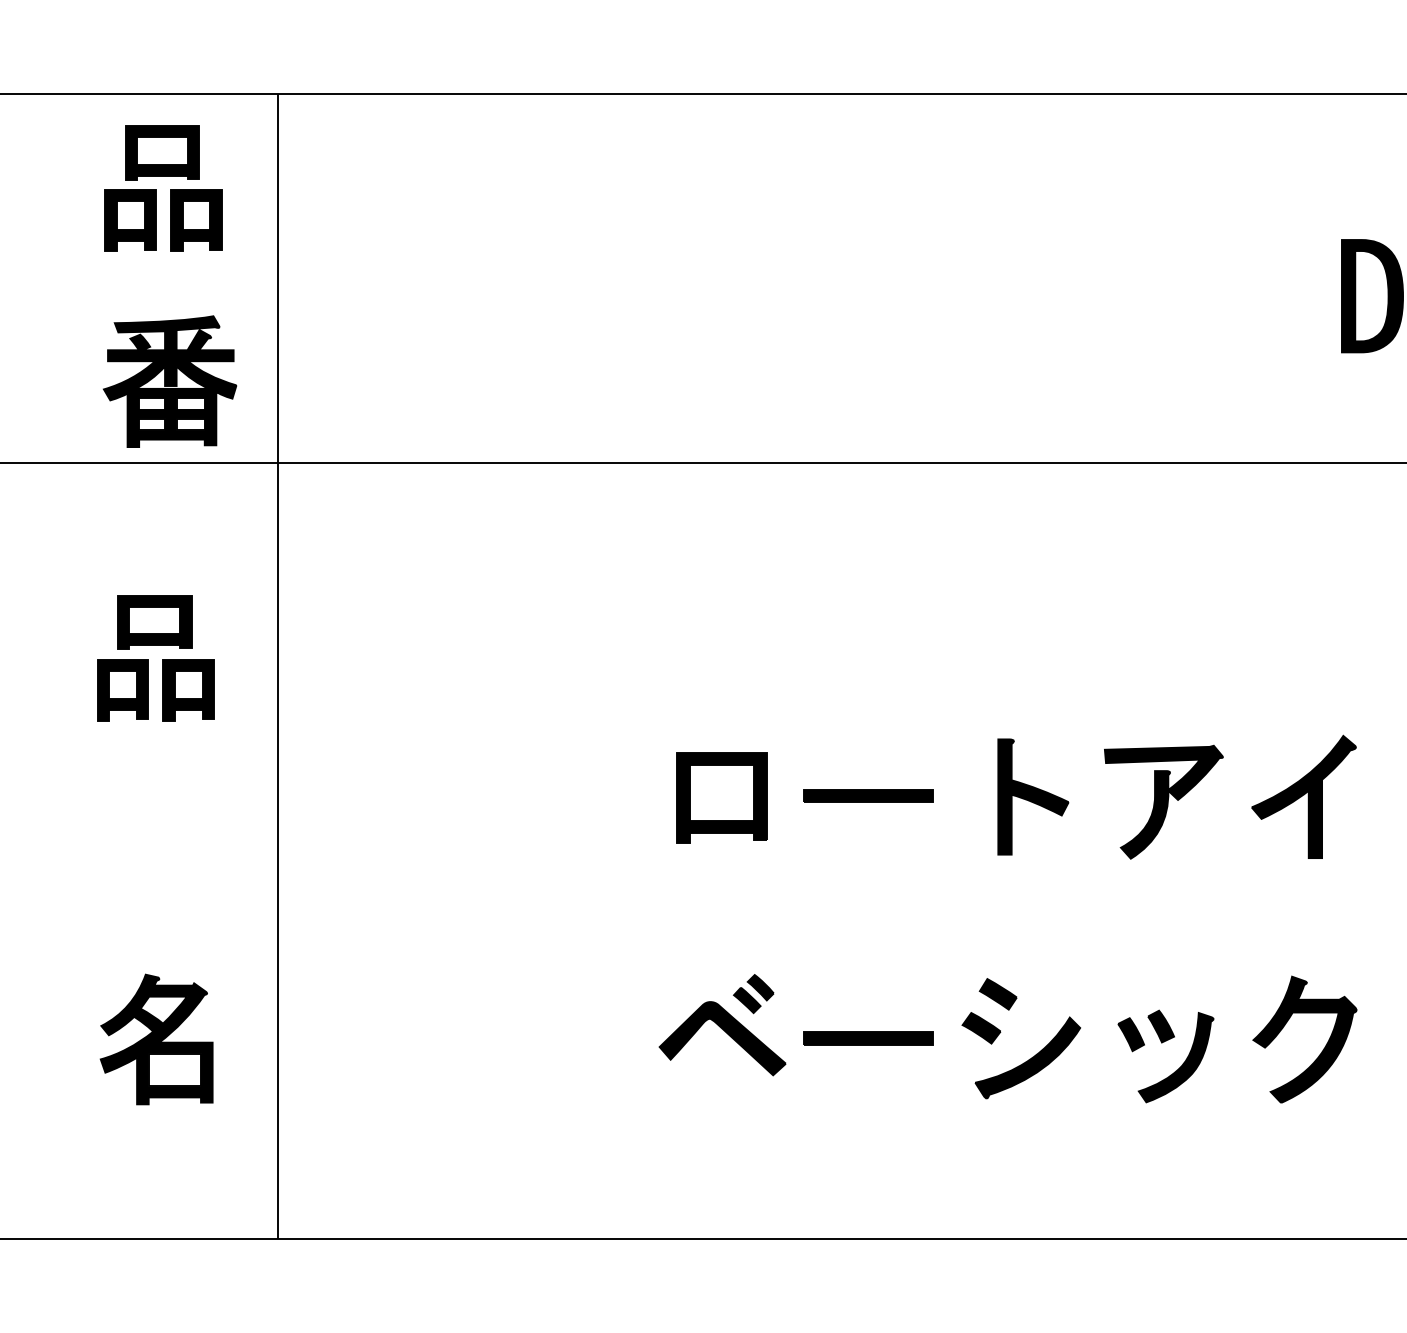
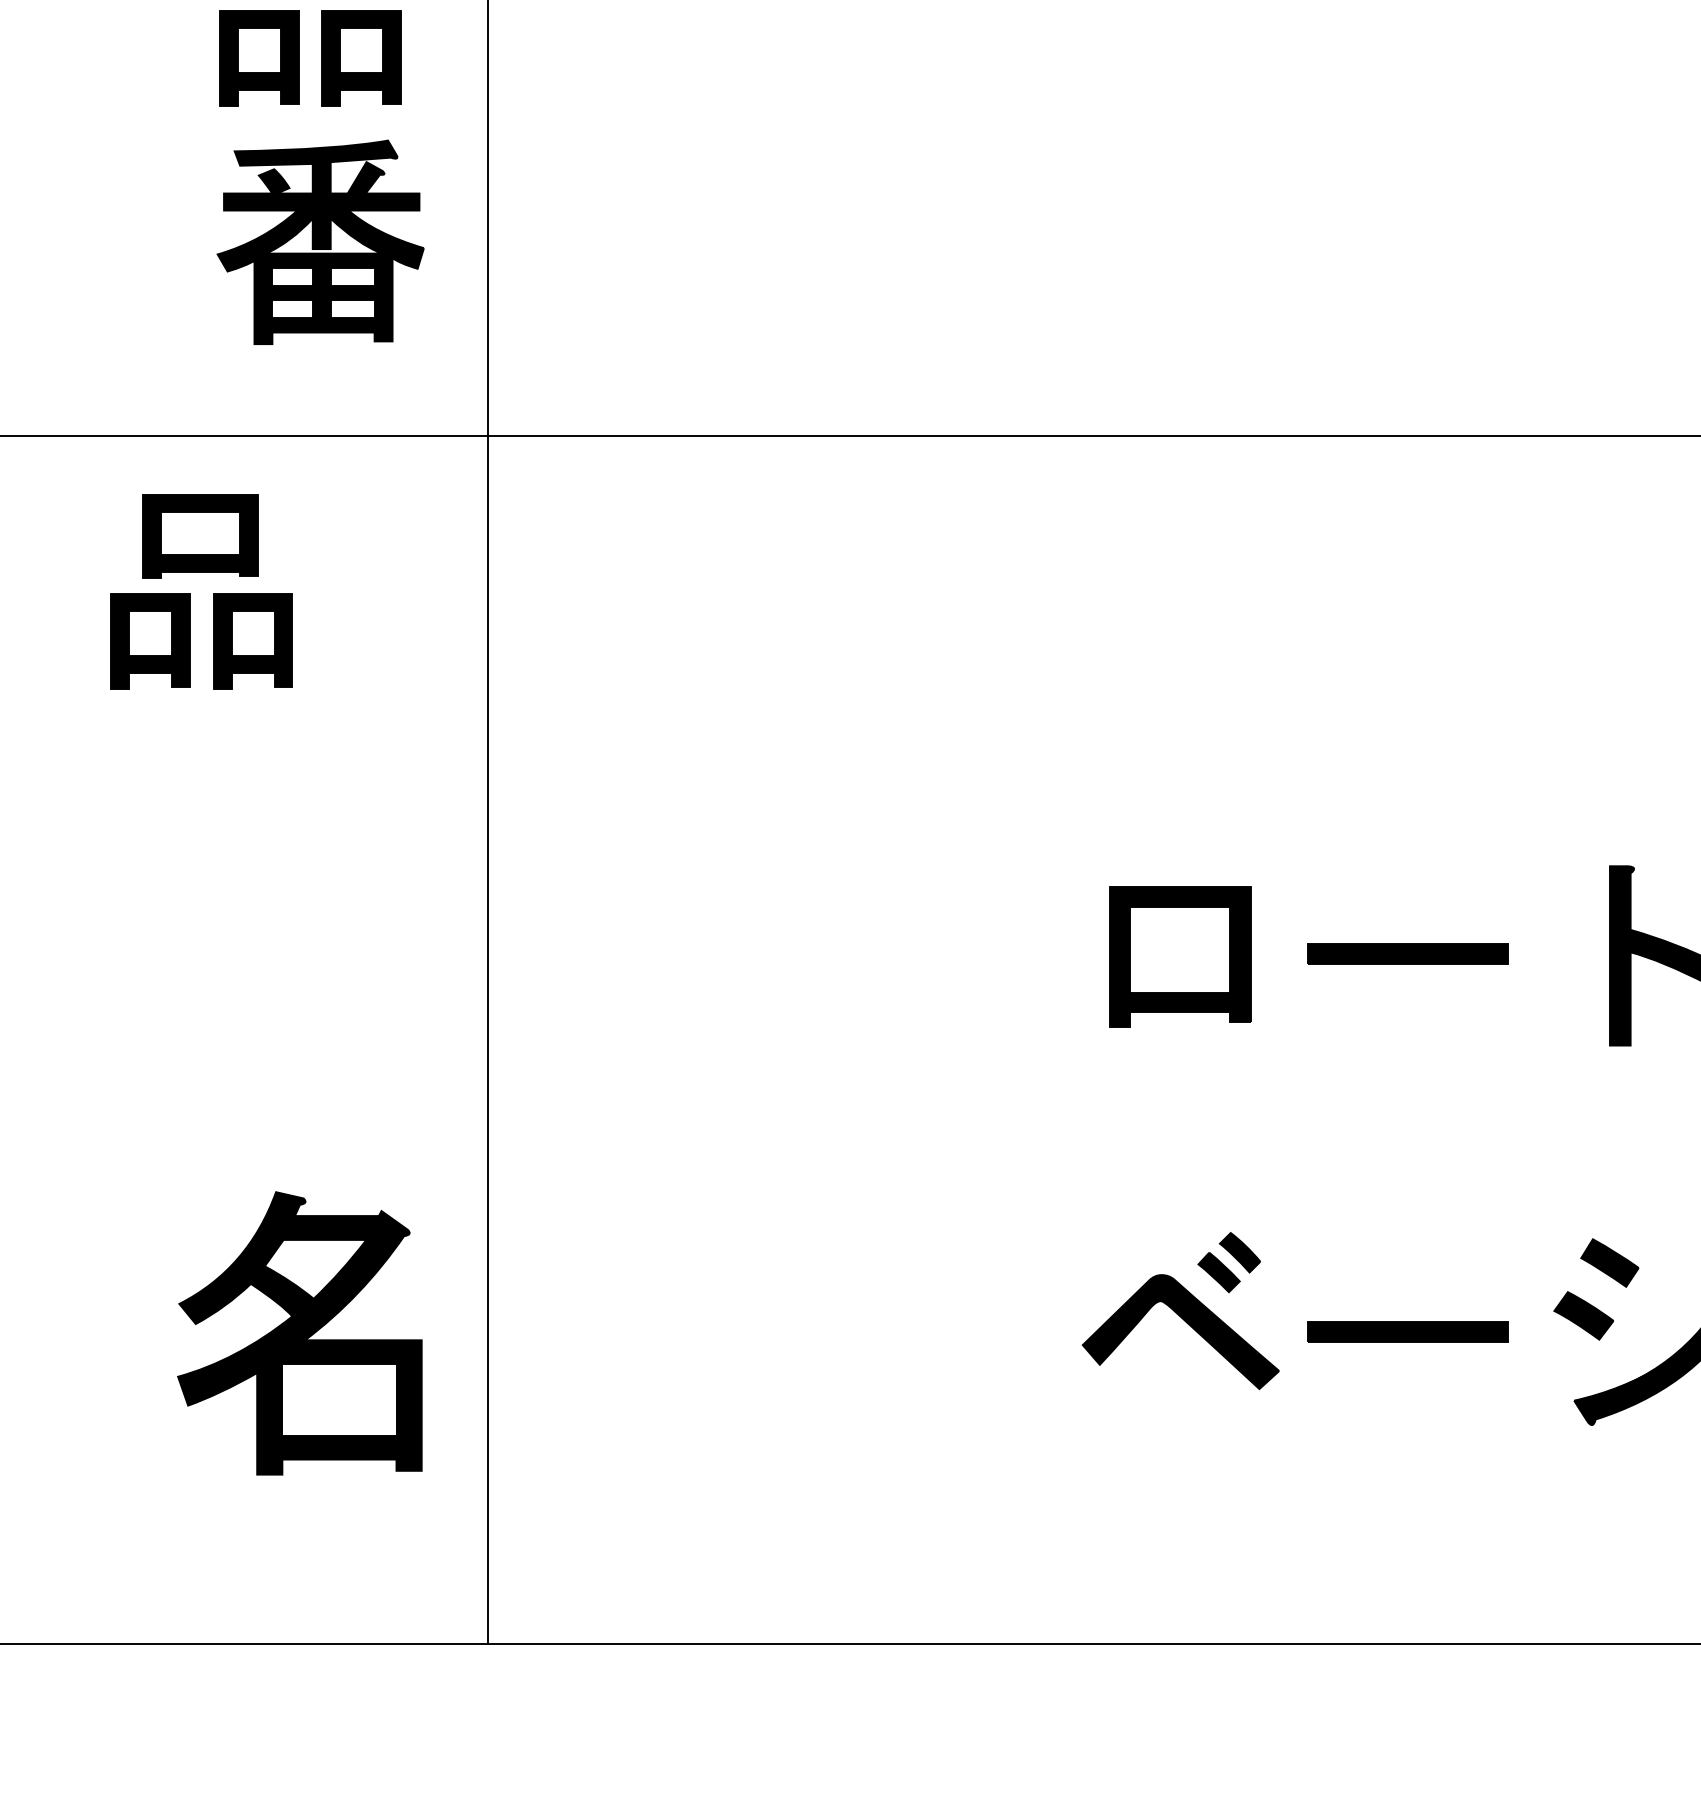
part: (169, 381) -> (319, 242), moved
part: (148, 659) -> (190, 593), moved
part: (156, 1039) -> (299, 1333), size x1.4

